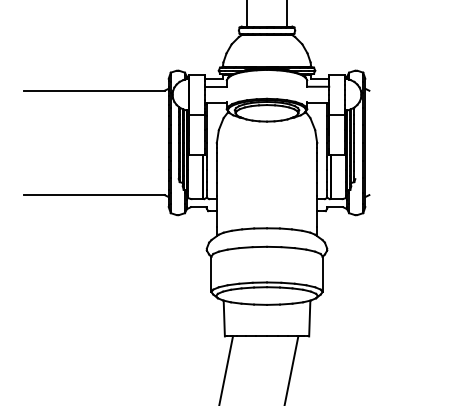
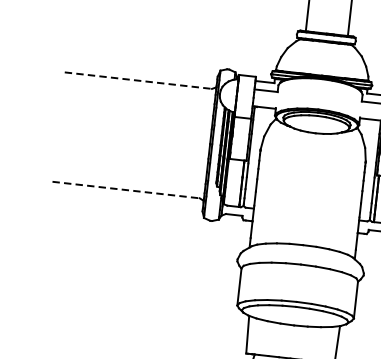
line: (94, 90) -> (138, 80), solid -> dashed
line: (94, 195) -> (126, 190), solid -> dashed

